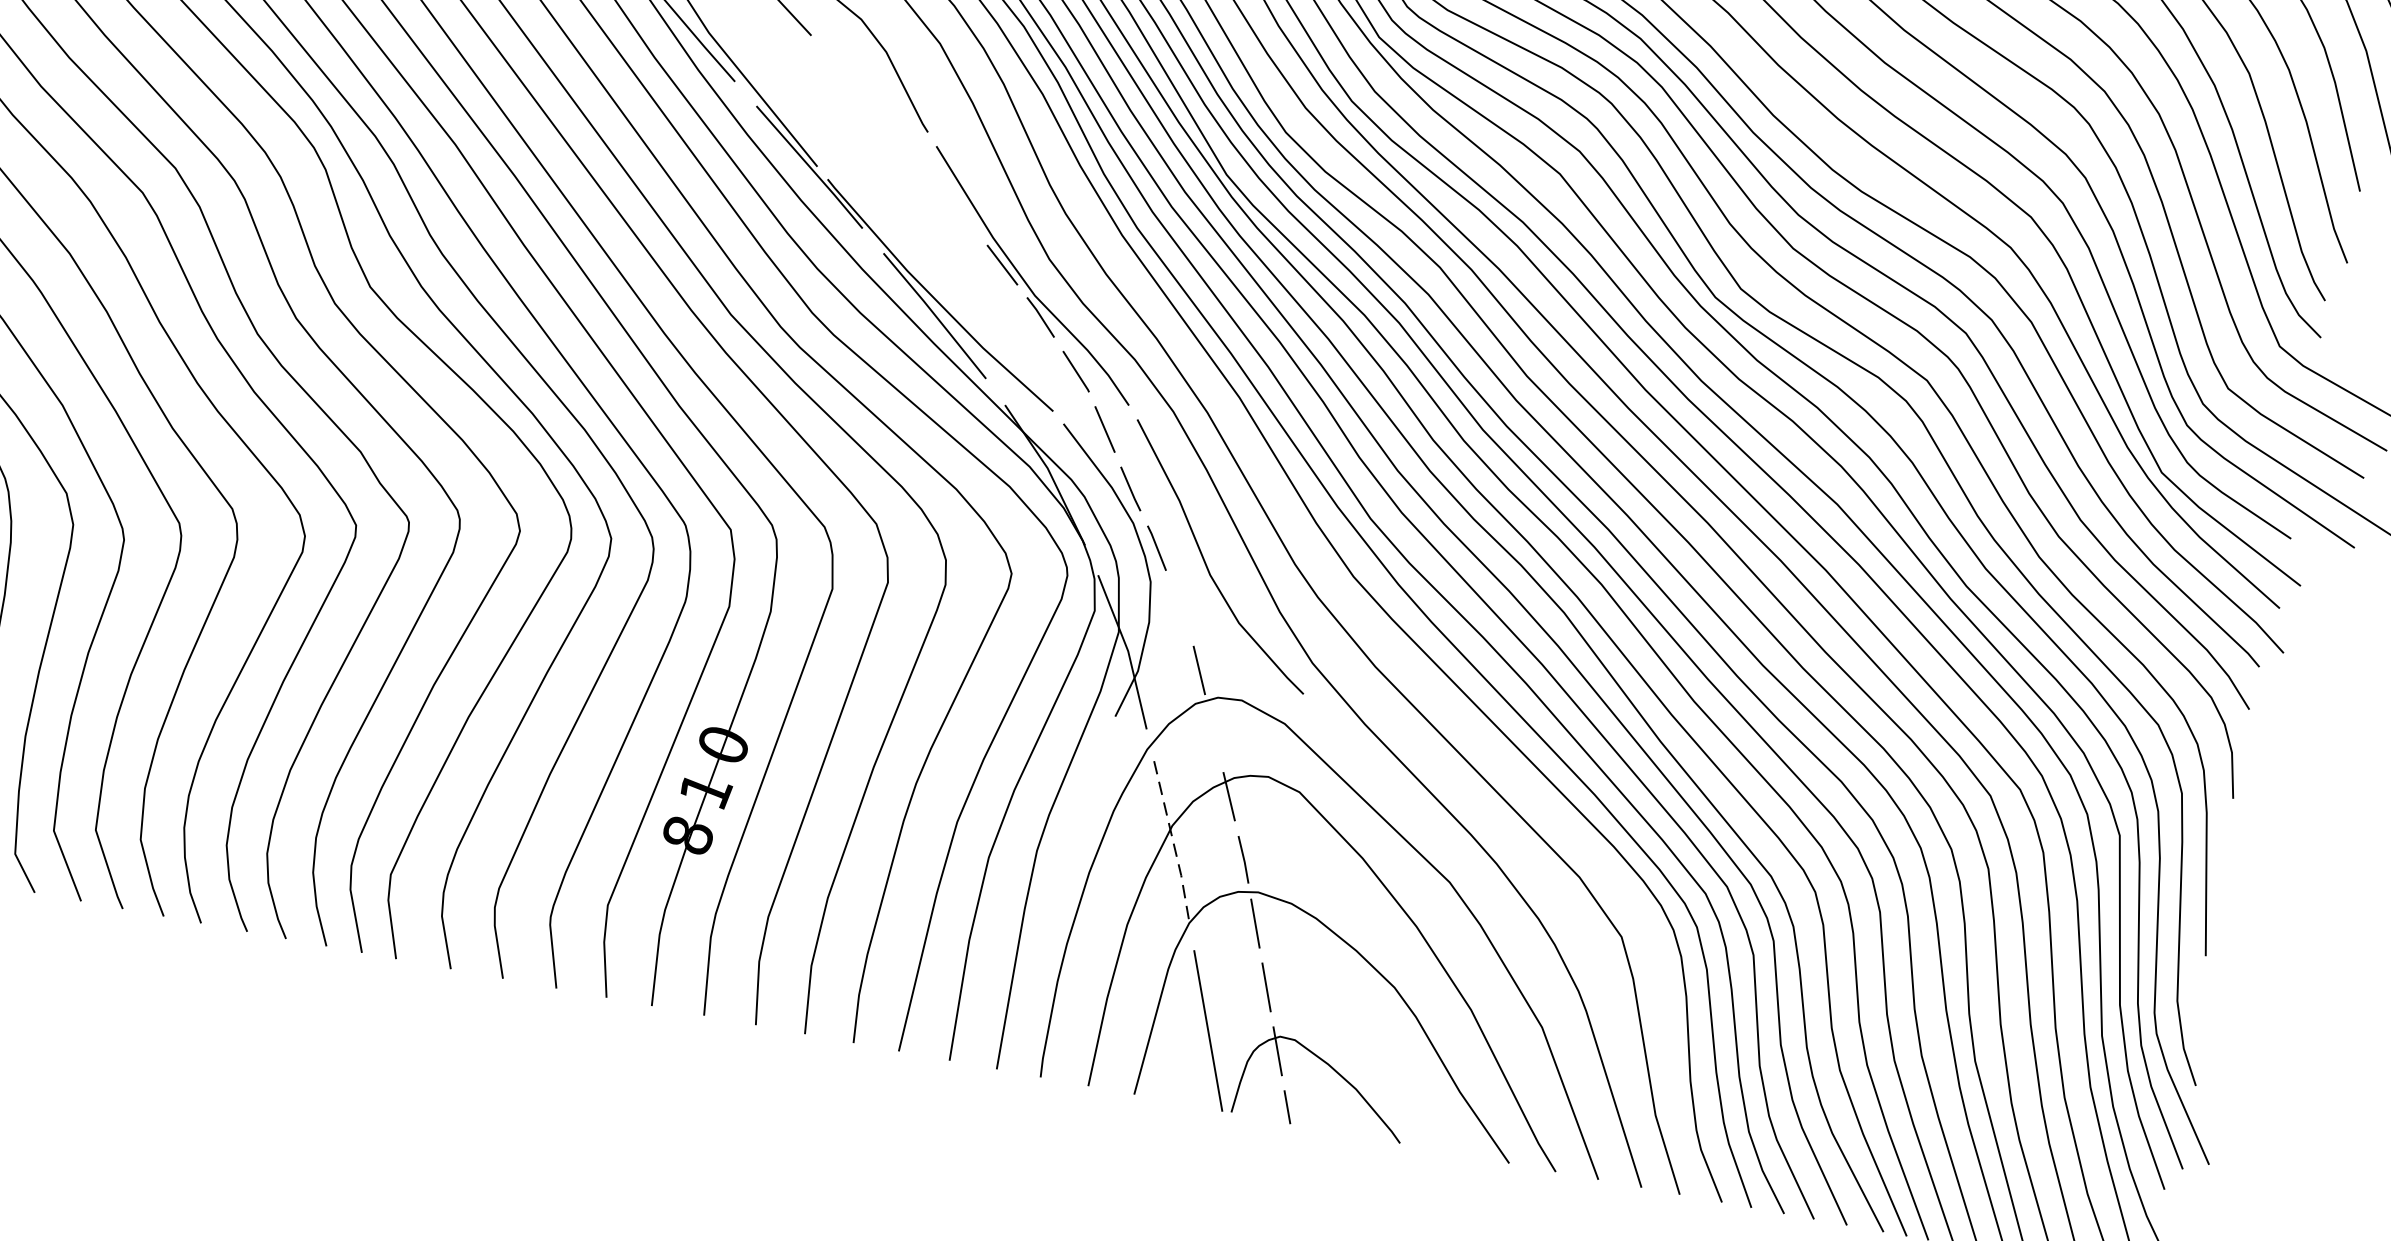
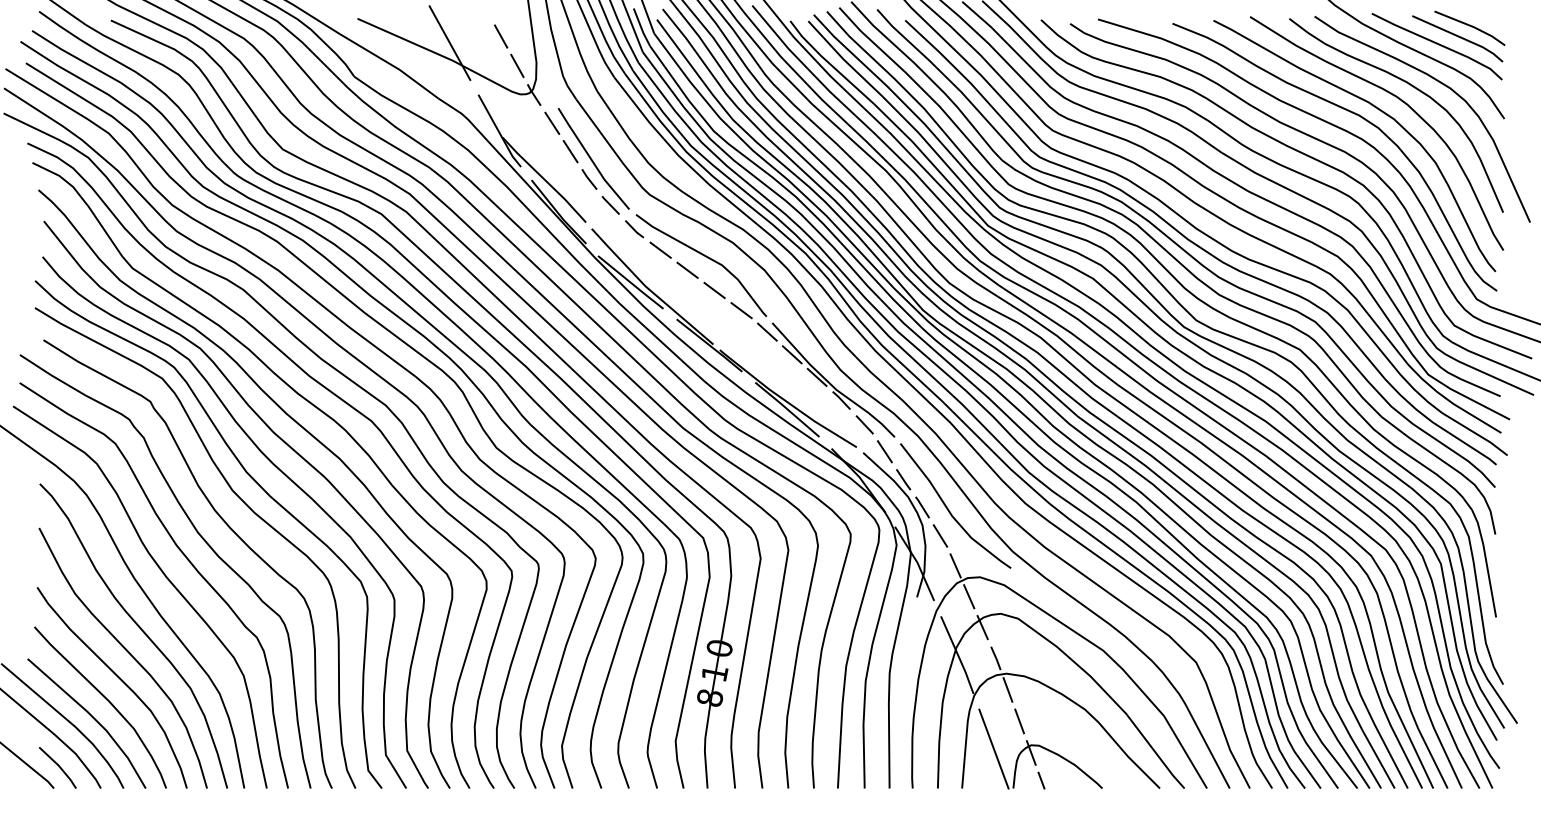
line: (838, 64) -> (714, 290), added
line: (882, 111) -> (741, 310), added
line: (924, 160) -> (767, 331), added
line: (961, 212) -> (791, 354), added
line: (1181, 607) -> (940, 535), added
line: (1215, 733) -> (969, 596), added
line: (1173, 841) -> (958, 655), dashed -> solid

